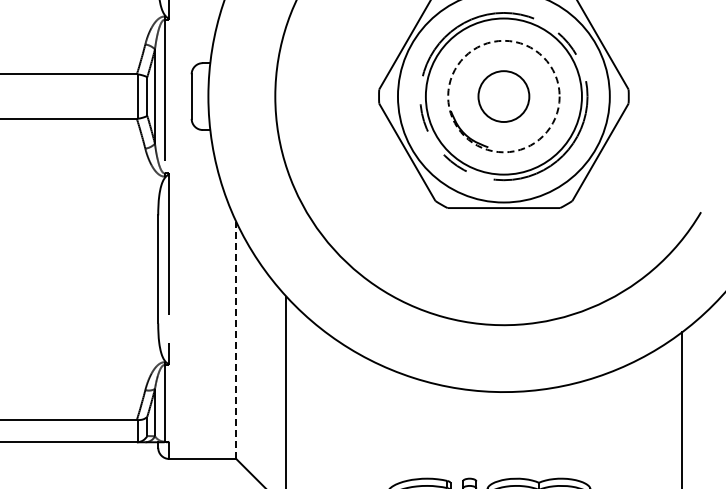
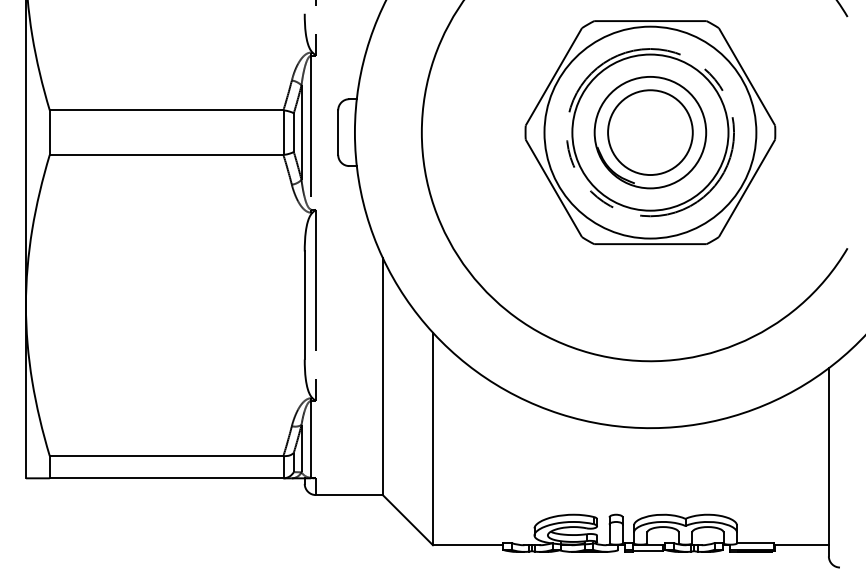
circle: (503, 96) -> (650, 132), dashed -> solid
circle: (503, 96) -> (650, 132), size x1.67
line: (235, 340) -> (382, 376), dashed -> solid

